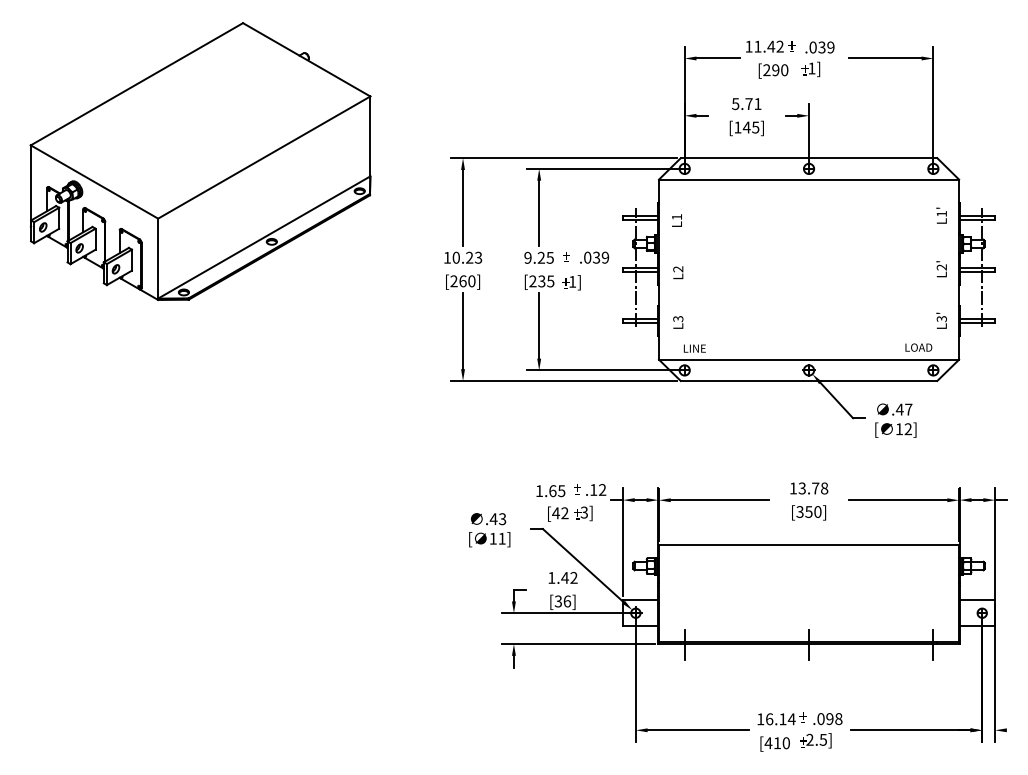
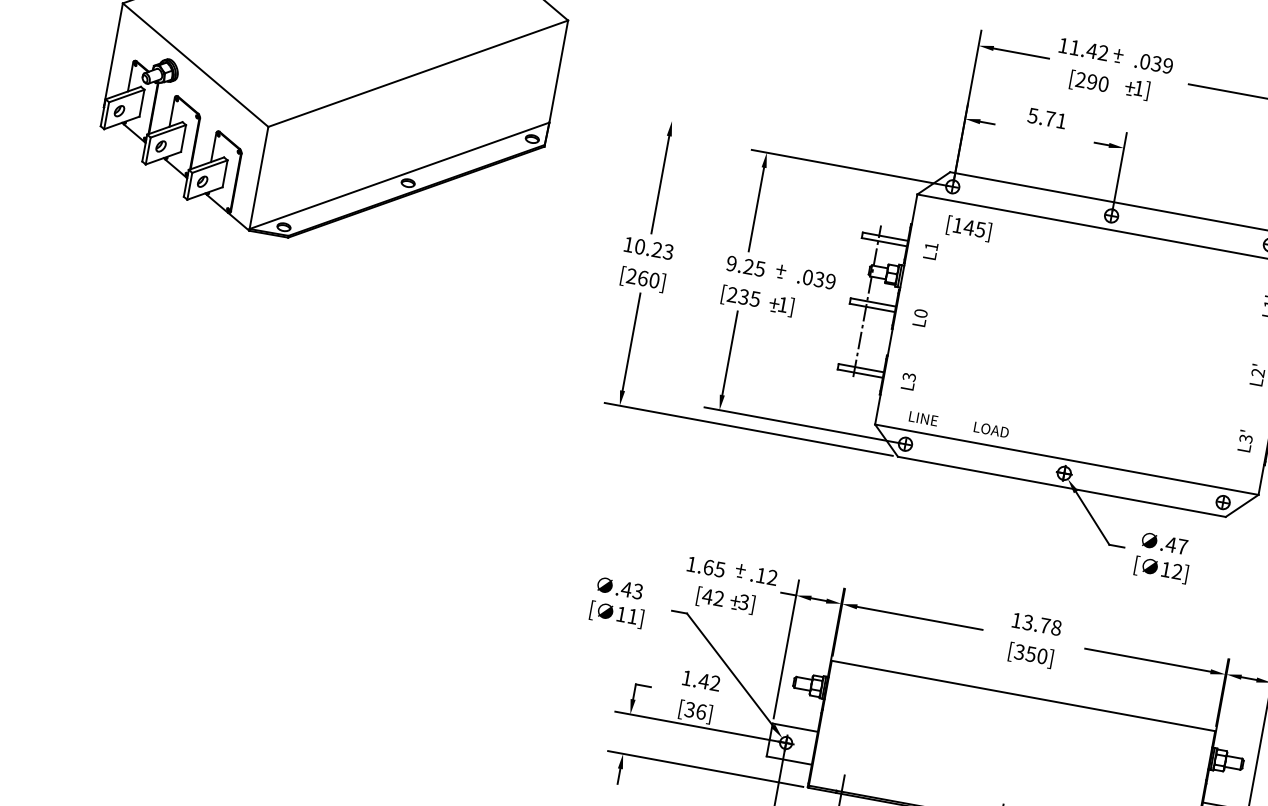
text: (746, 128) -> (968, 228), moved
line: (563, 158) -> (800, 145), removed
text: (678, 269) -> (921, 313), L2 -> L0
text: (918, 347) -> (991, 429), moved

